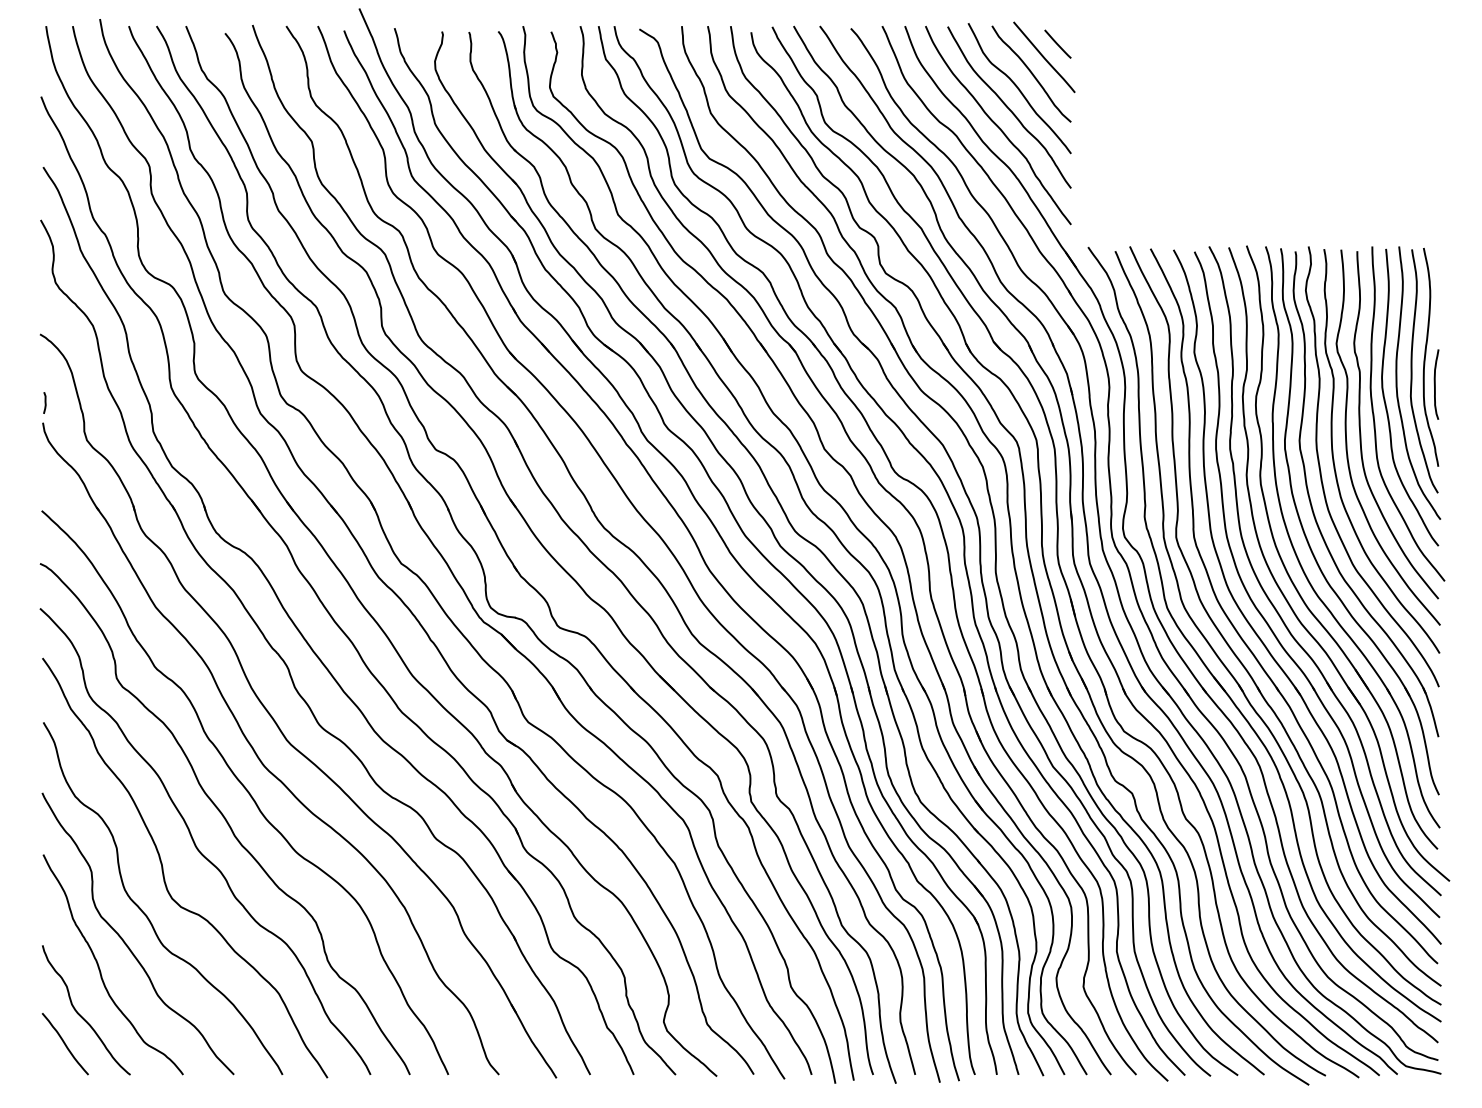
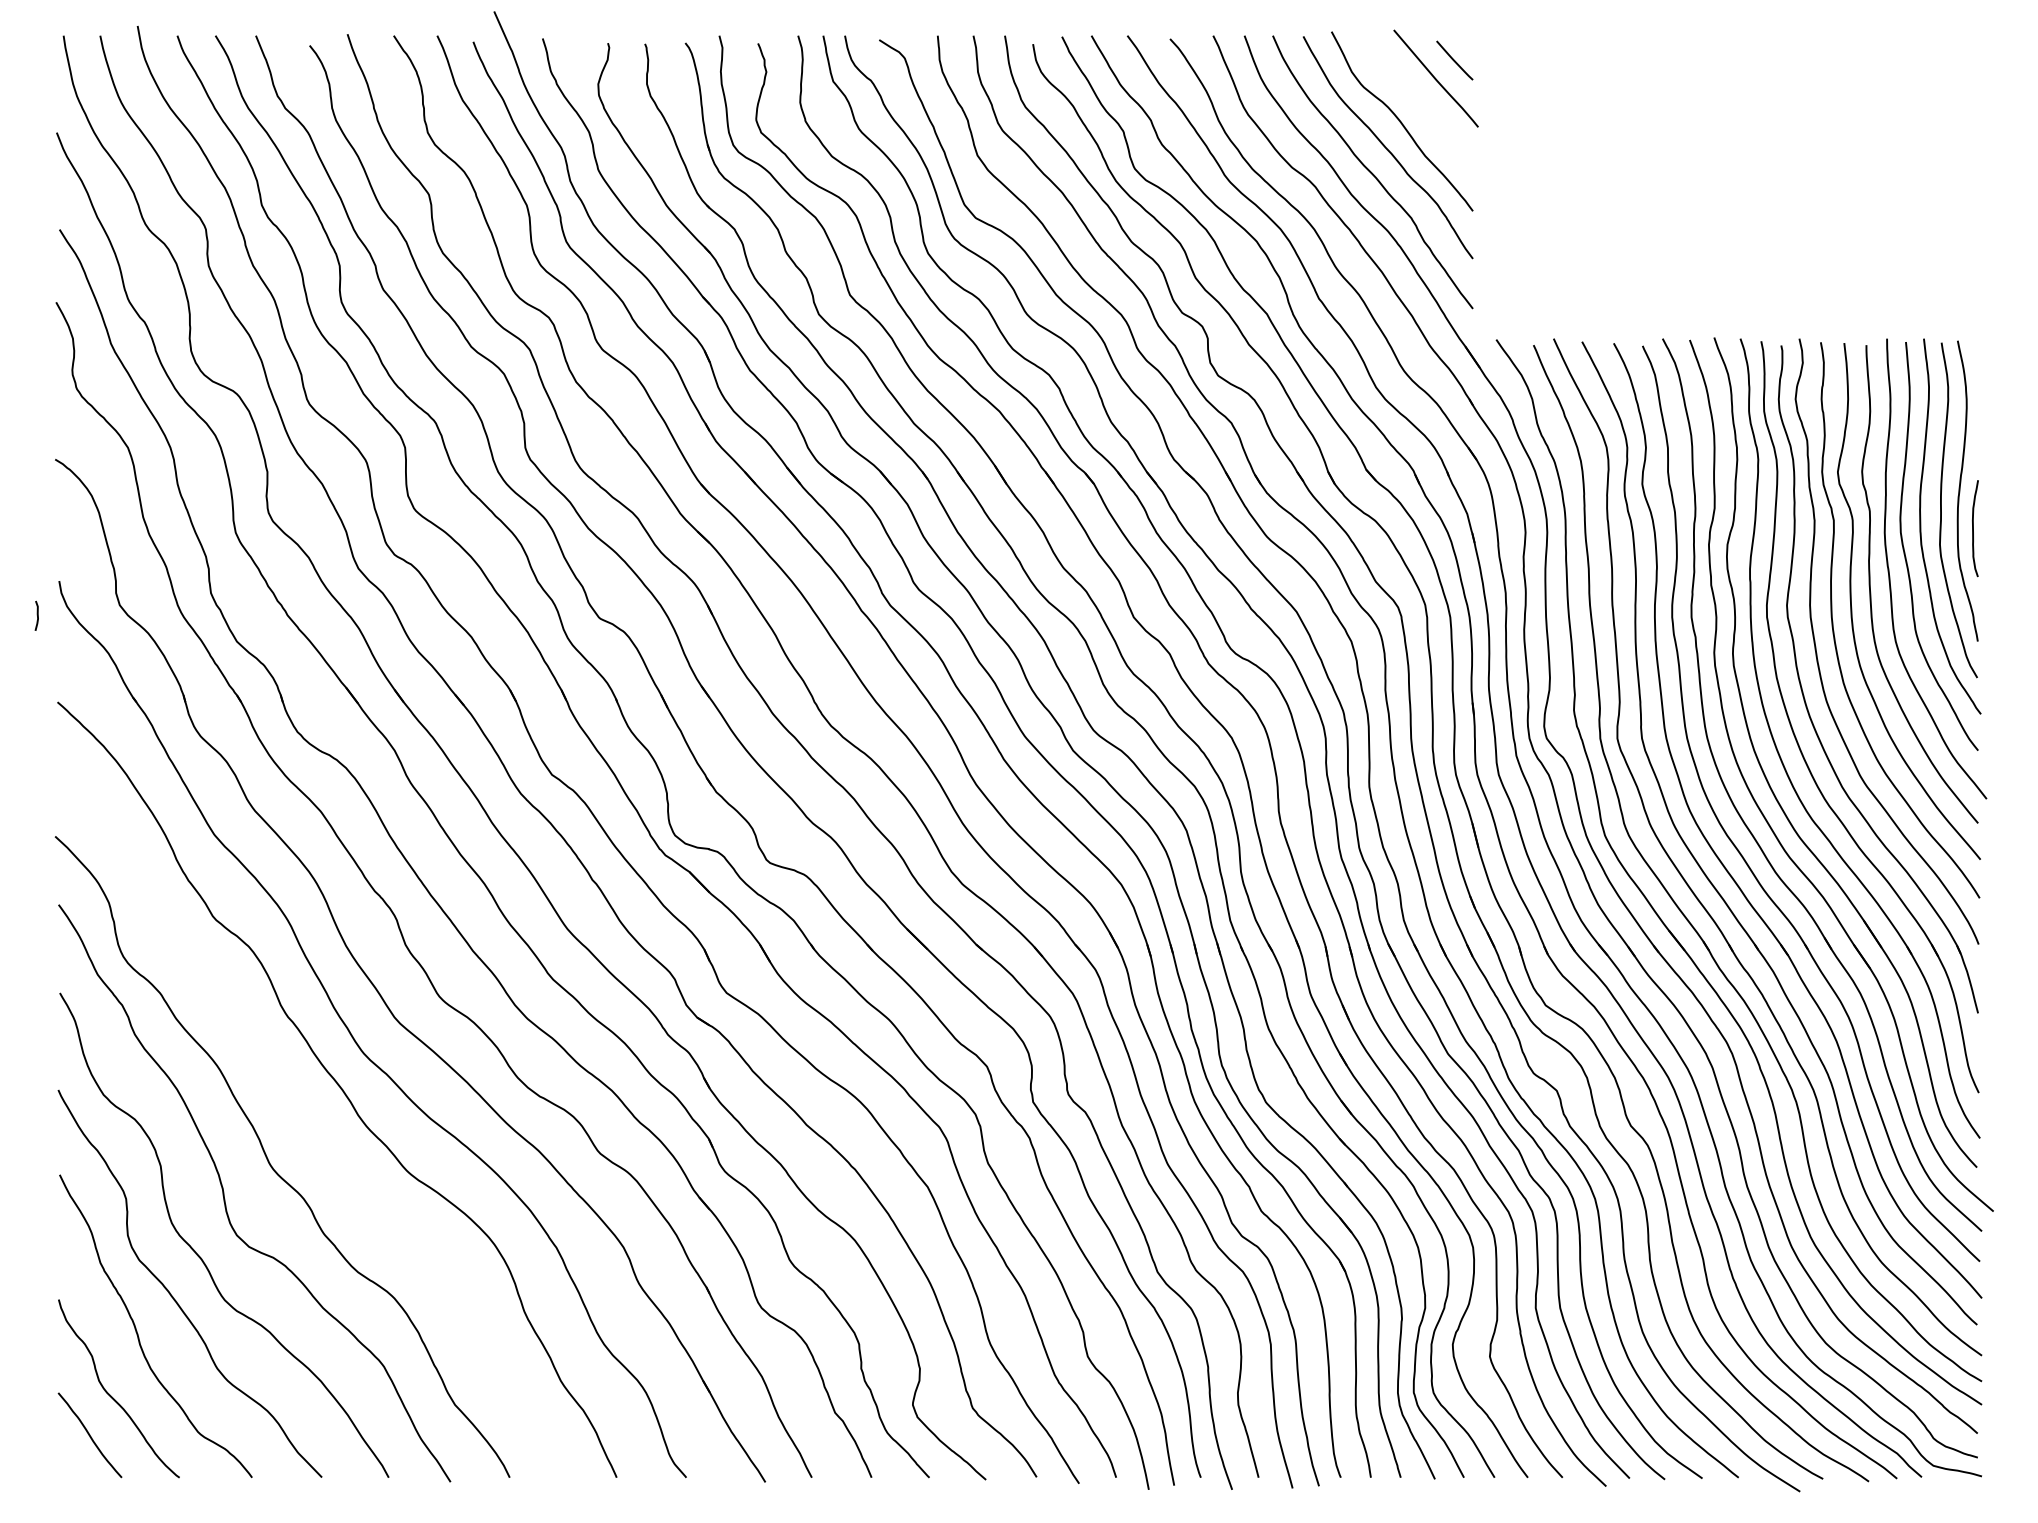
curve: (1031, 73) -> (1418, 101), removed
curve: (44, 402) -> (36, 615), moved
curve: (224, 818) -> (309, 1125), removed

